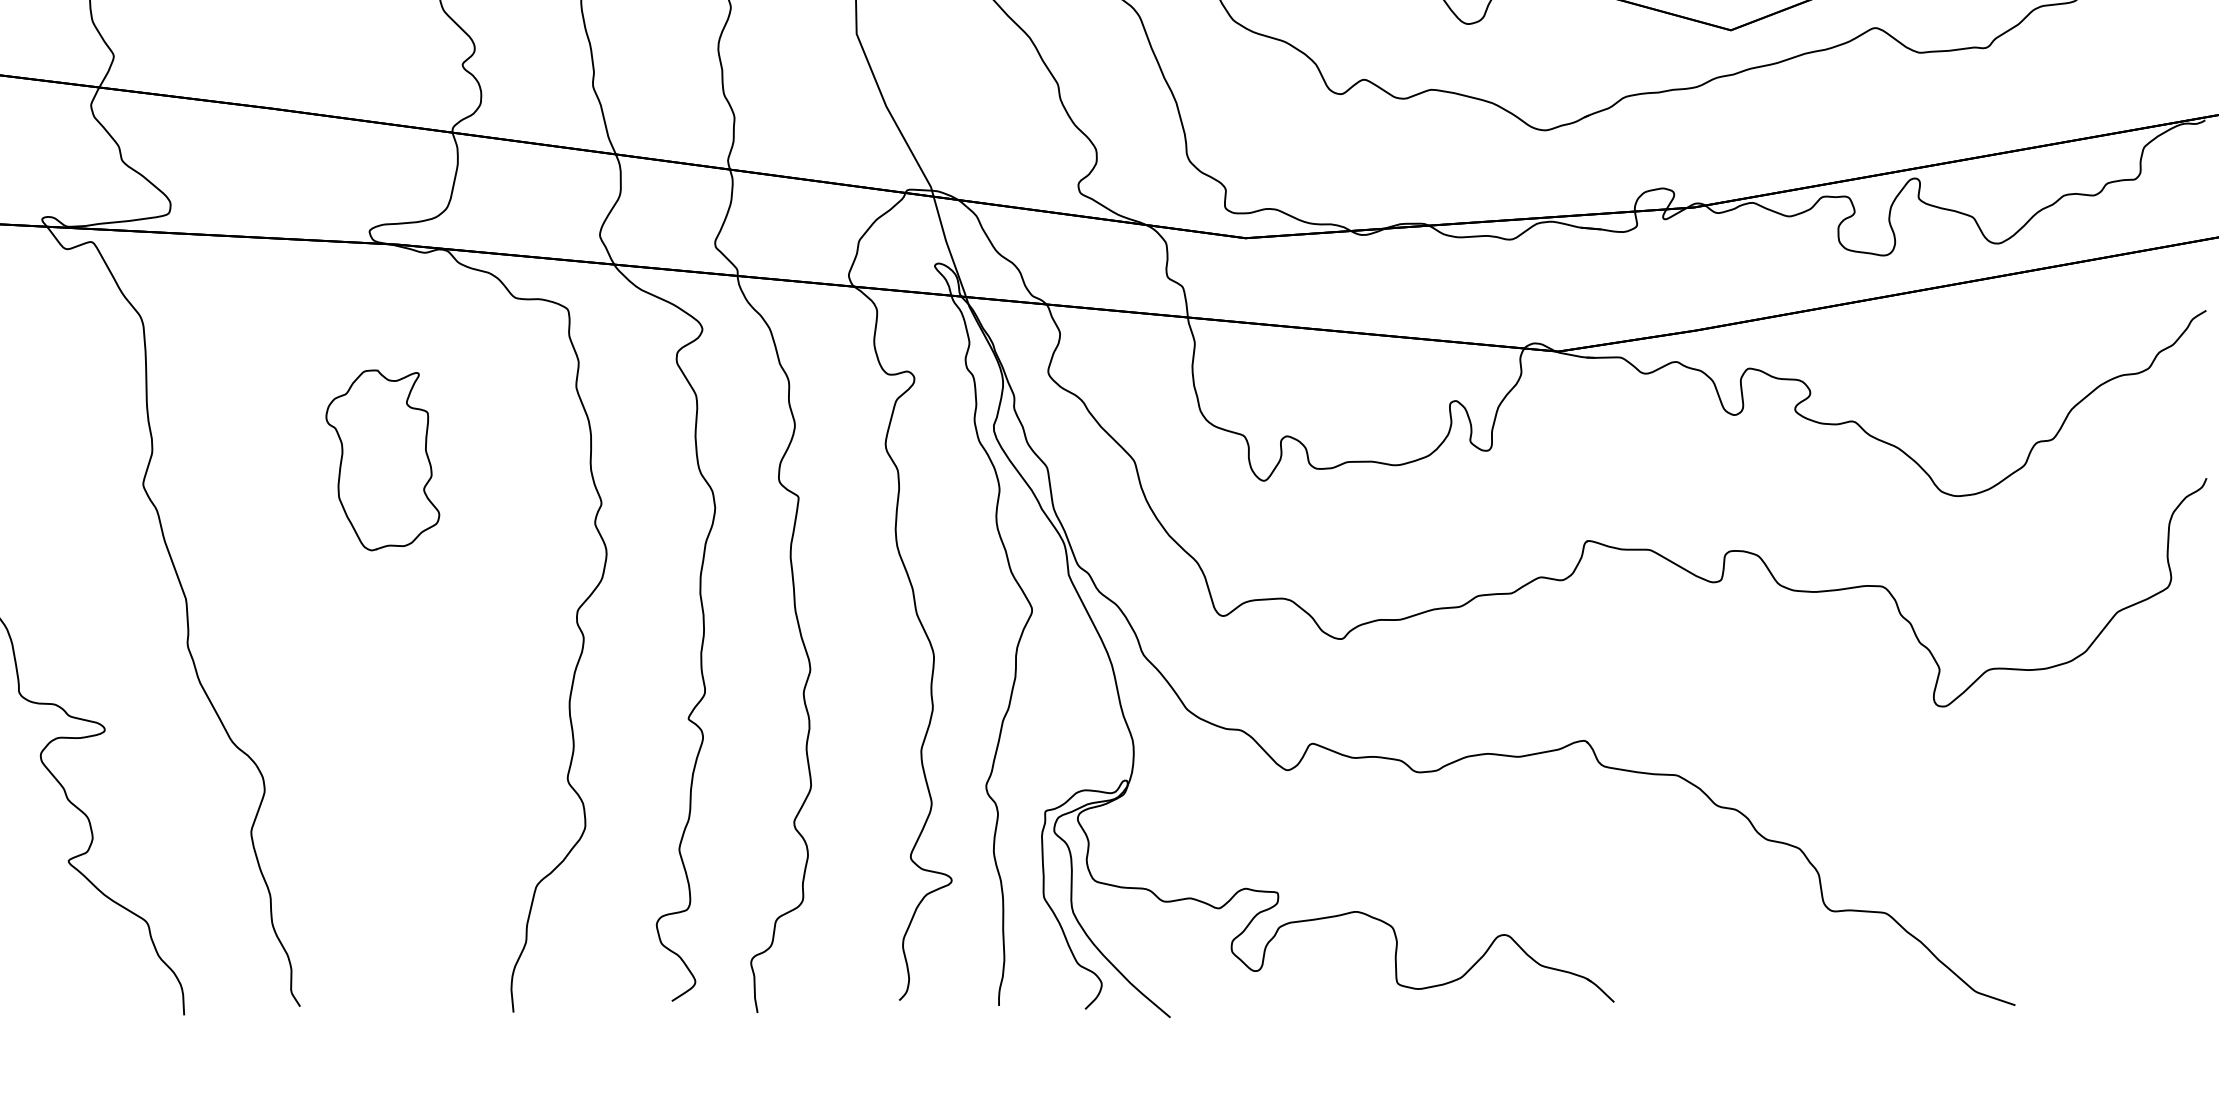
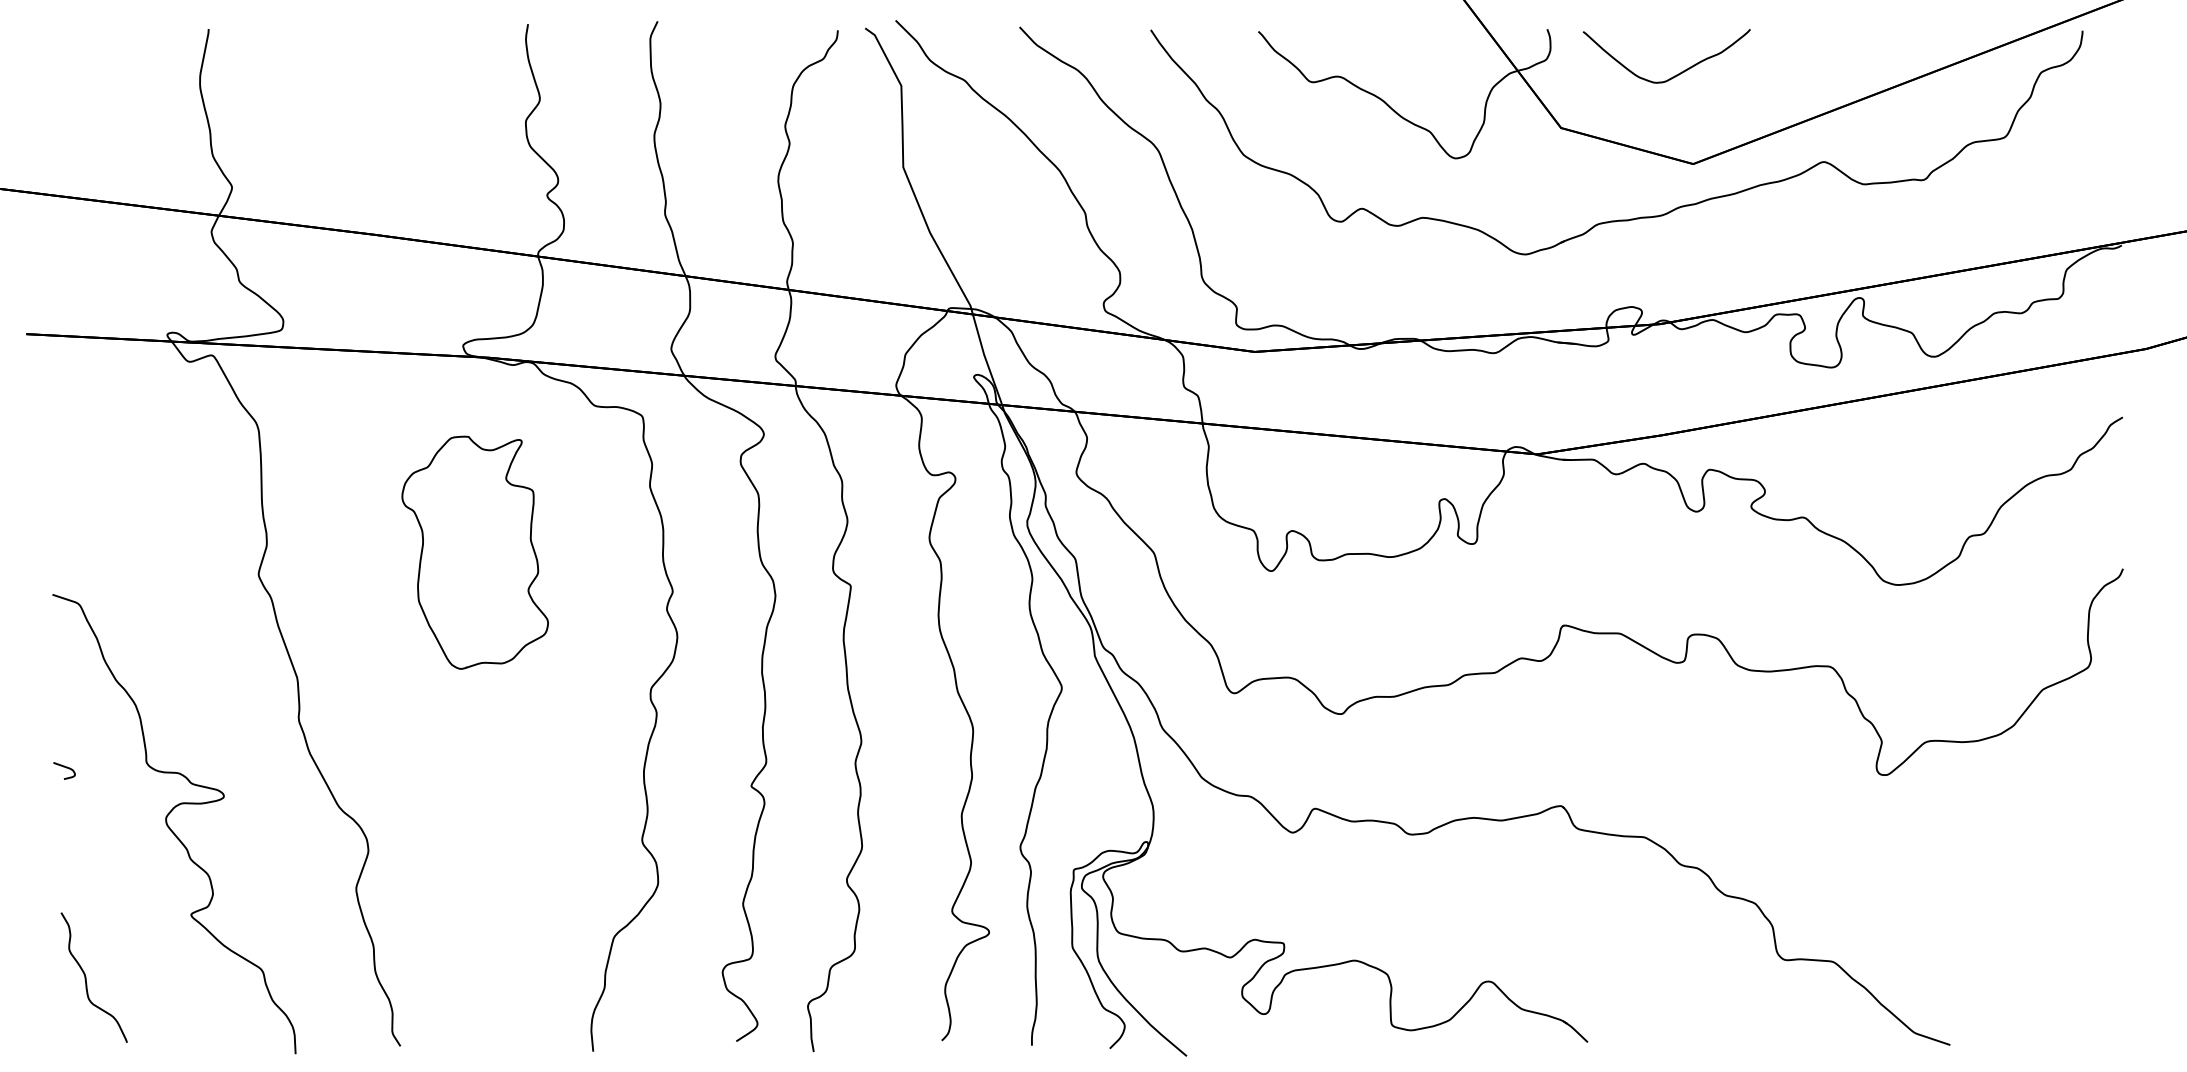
part: (382, 460) -> (474, 552), size x1.43

